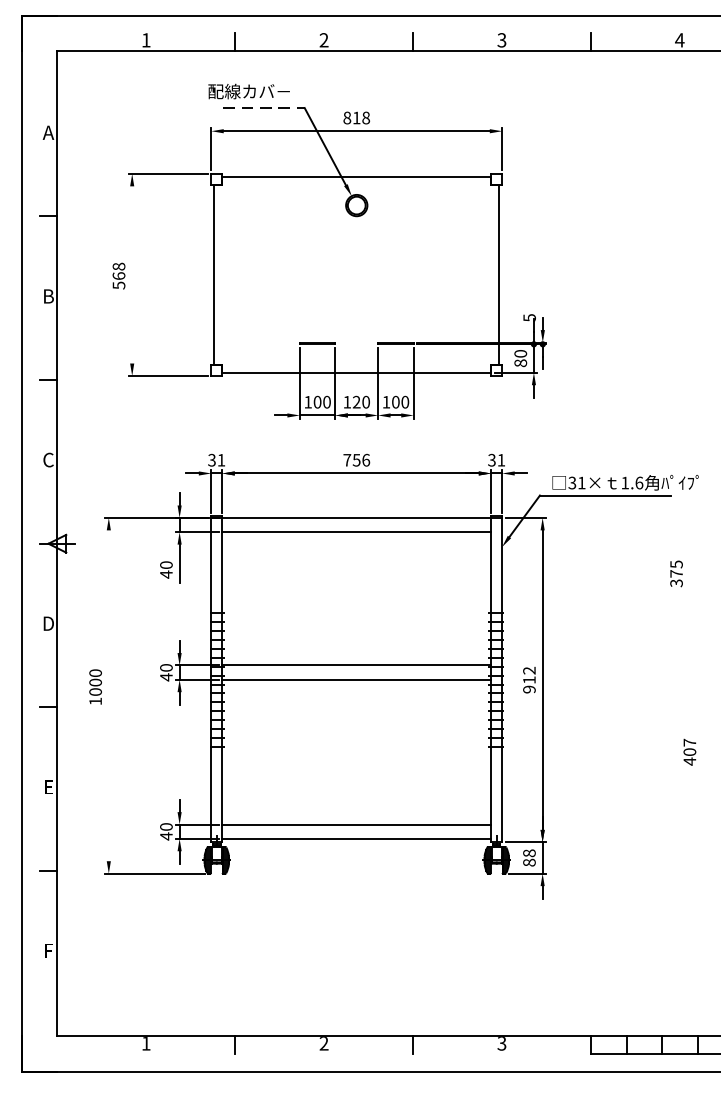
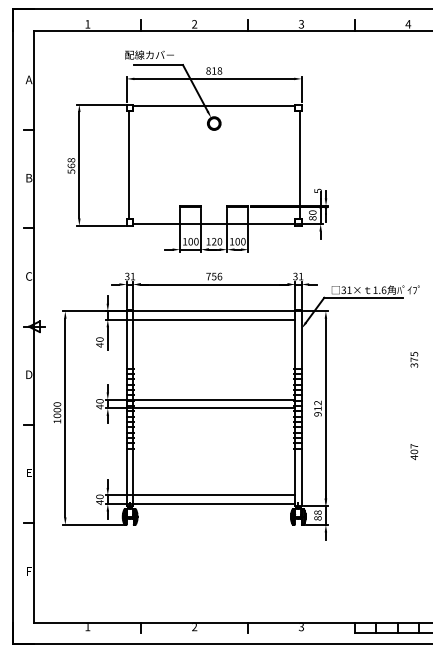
line: (265, 108) -> (159, 65), dashed -> solid
line: (132, 275) -> (79, 165), added
text: (676, 573) -> (414, 359), moved
line: (109, 694) -> (65, 417), added

